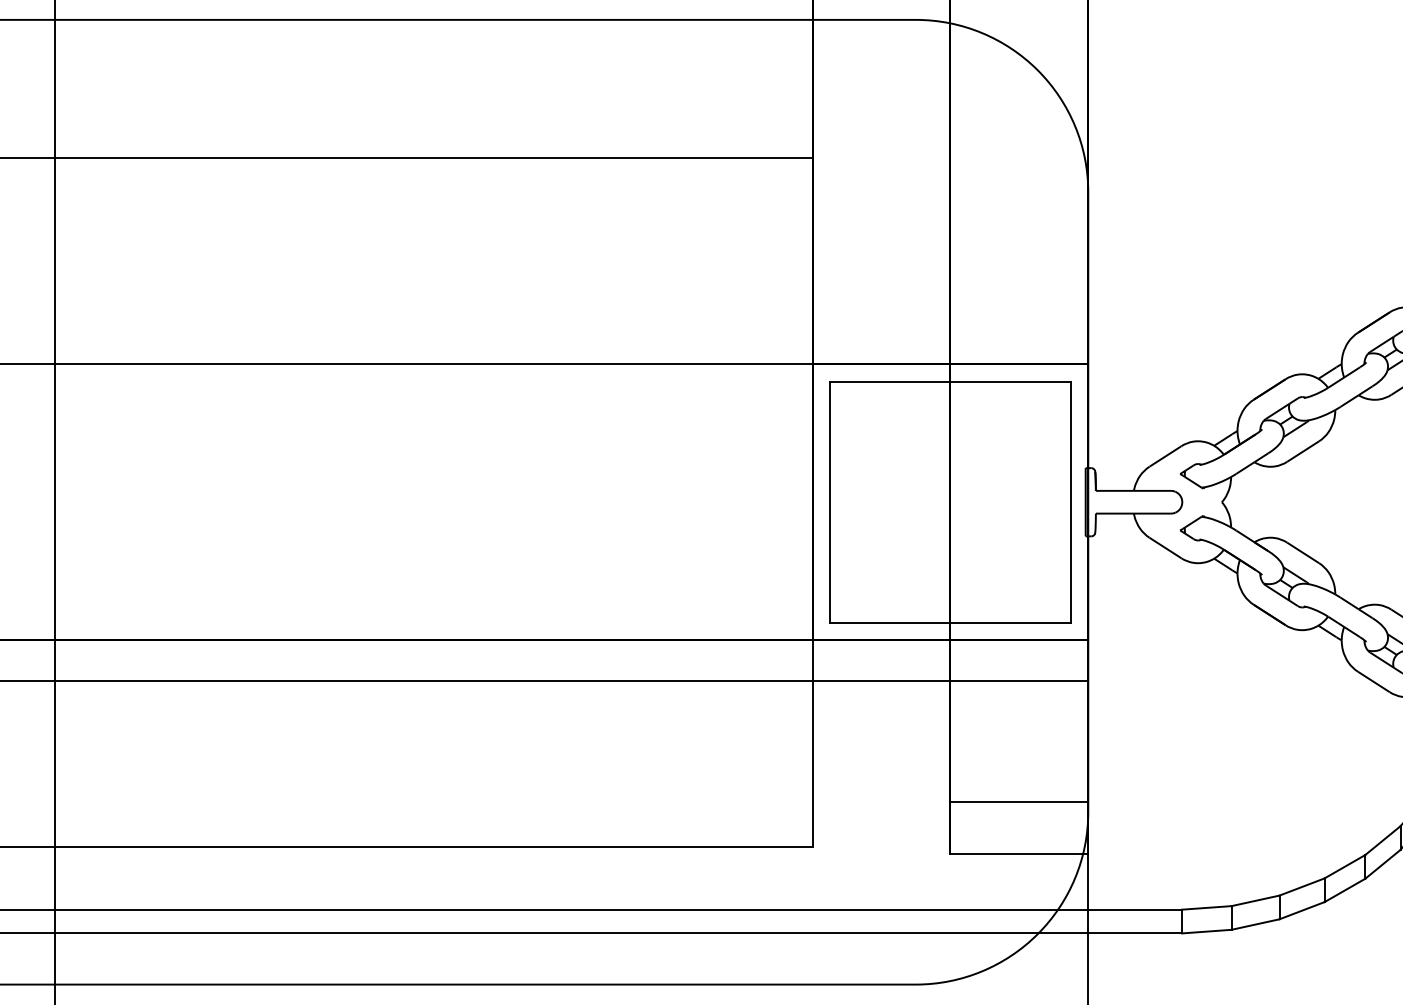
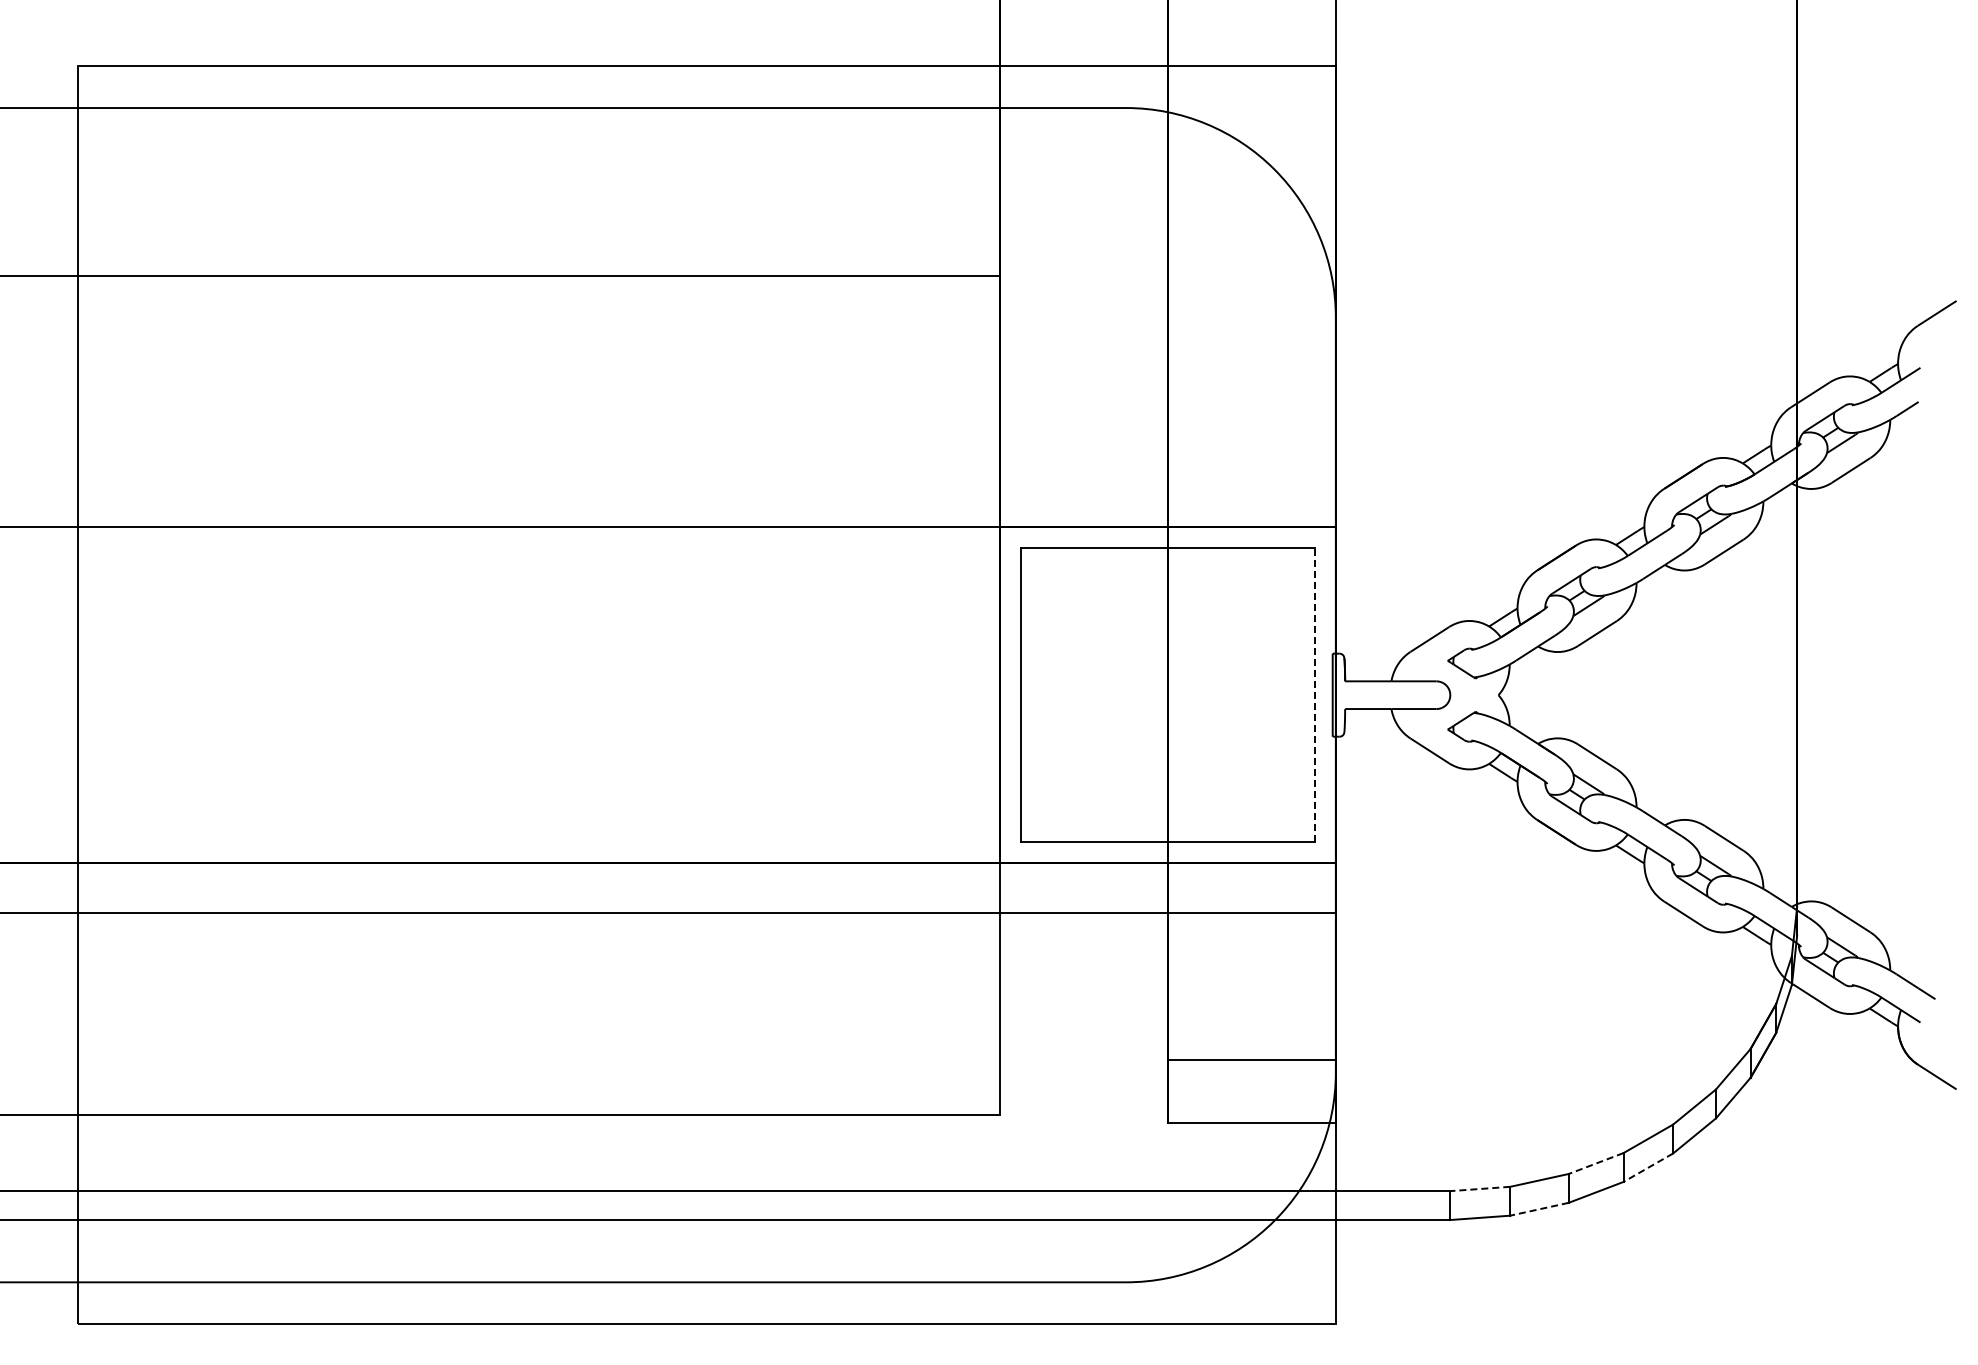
line: (1070, 502) -> (1314, 695), solid -> dashed
line: (1301, 886) -> (1595, 1163), solid -> dashed
line: (1345, 890) -> (1648, 1167), solid -> dashed
line: (1206, 908) -> (1479, 1189), solid -> dashed
line: (1255, 924) -> (1539, 1209), solid -> dashed

